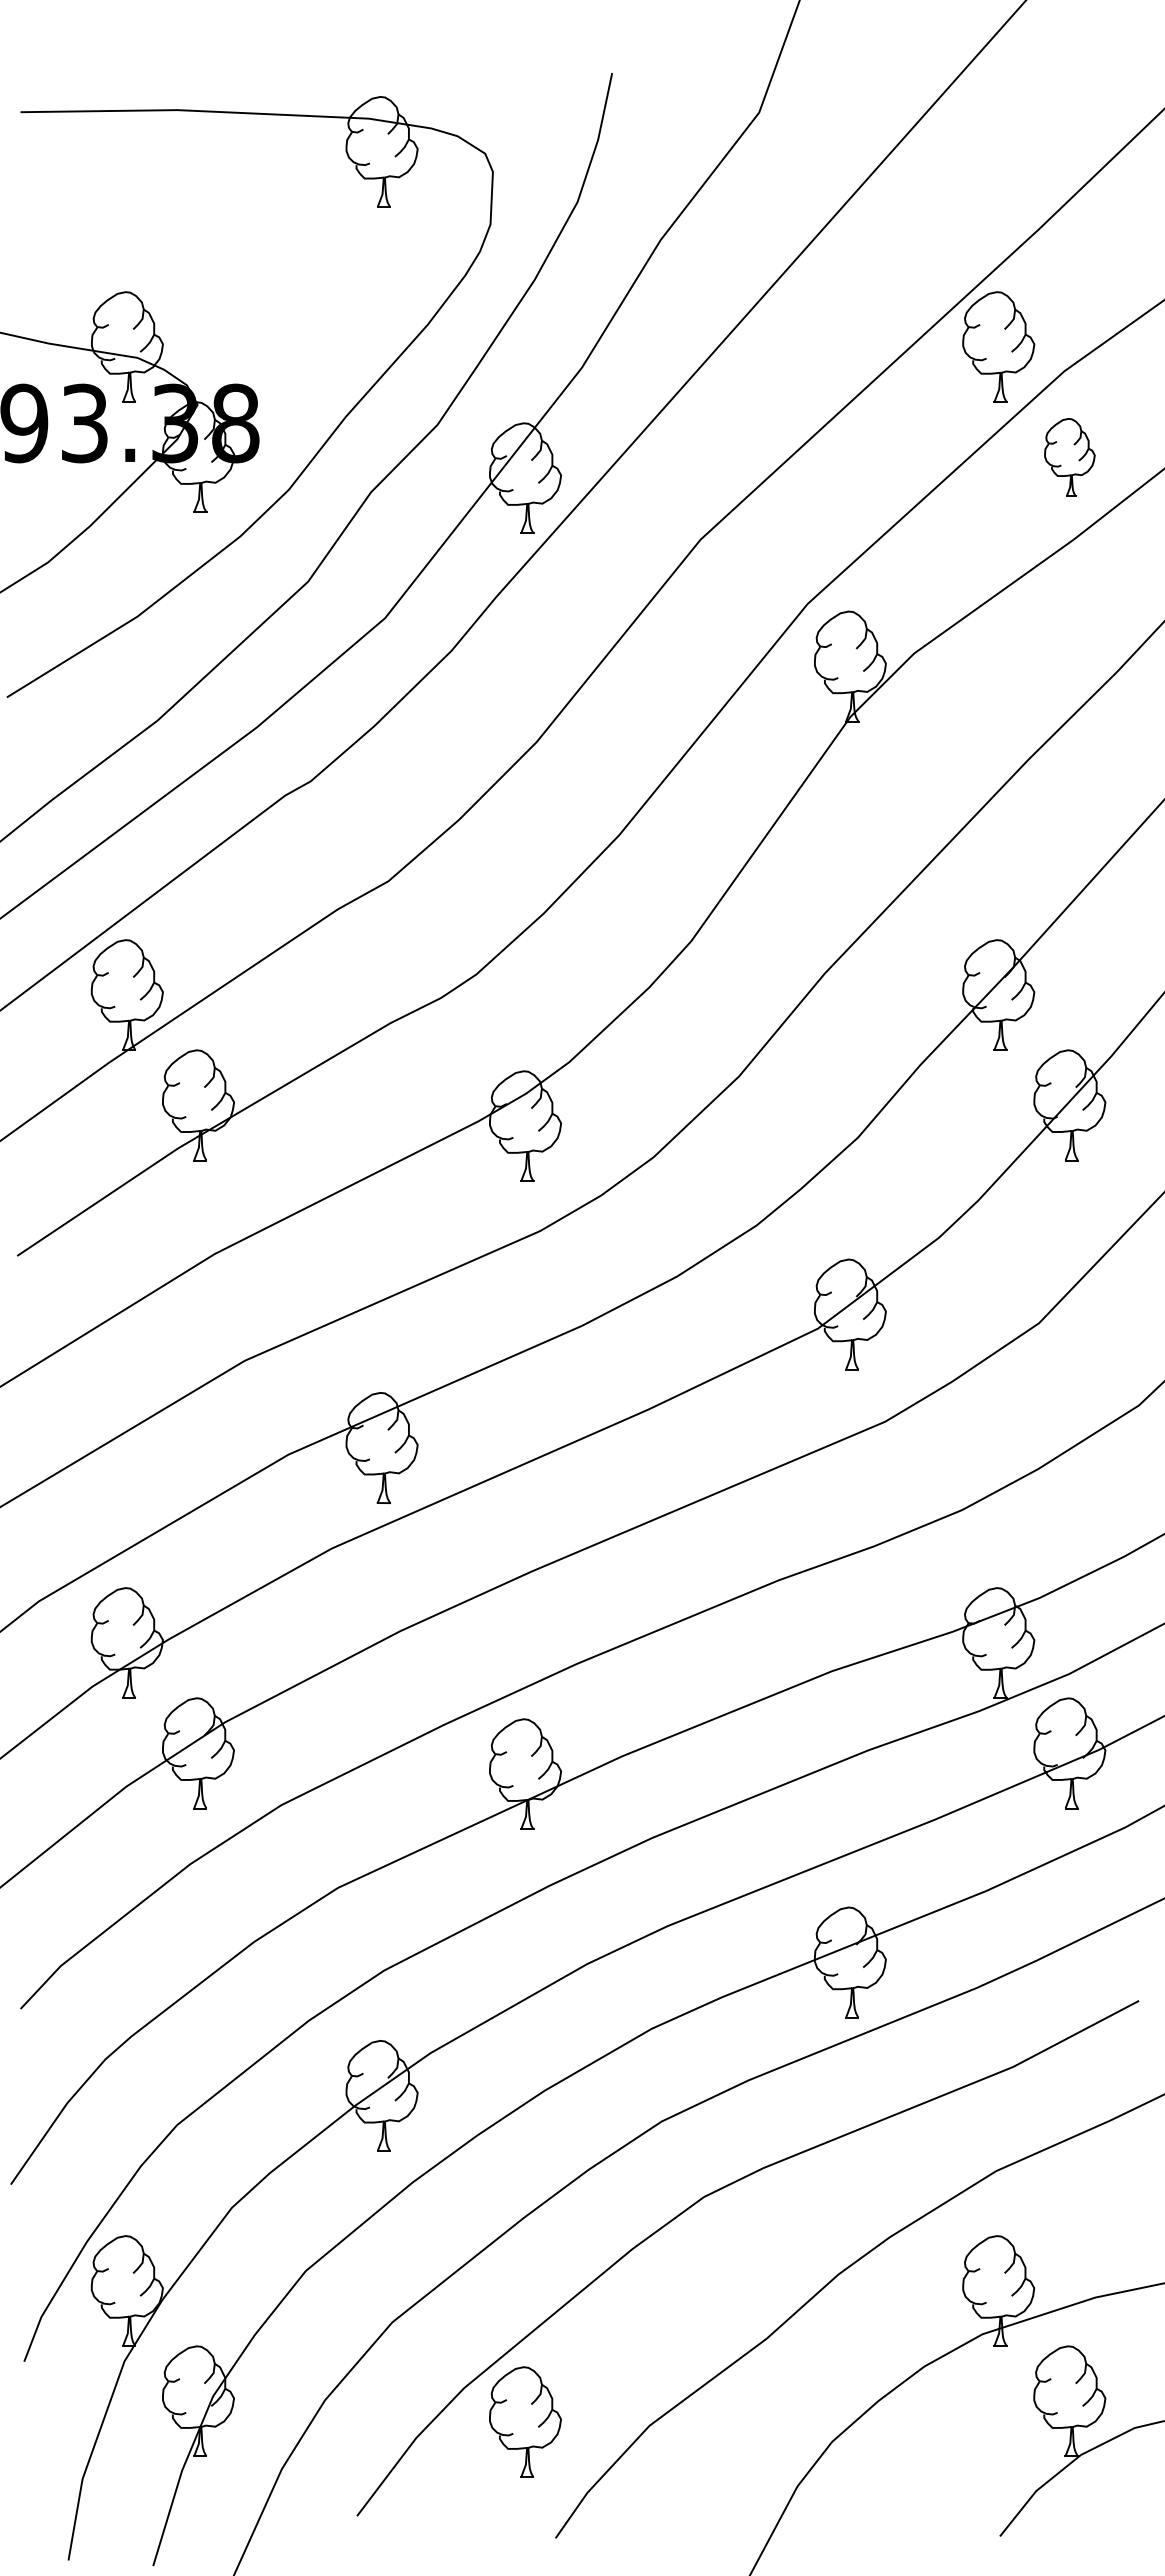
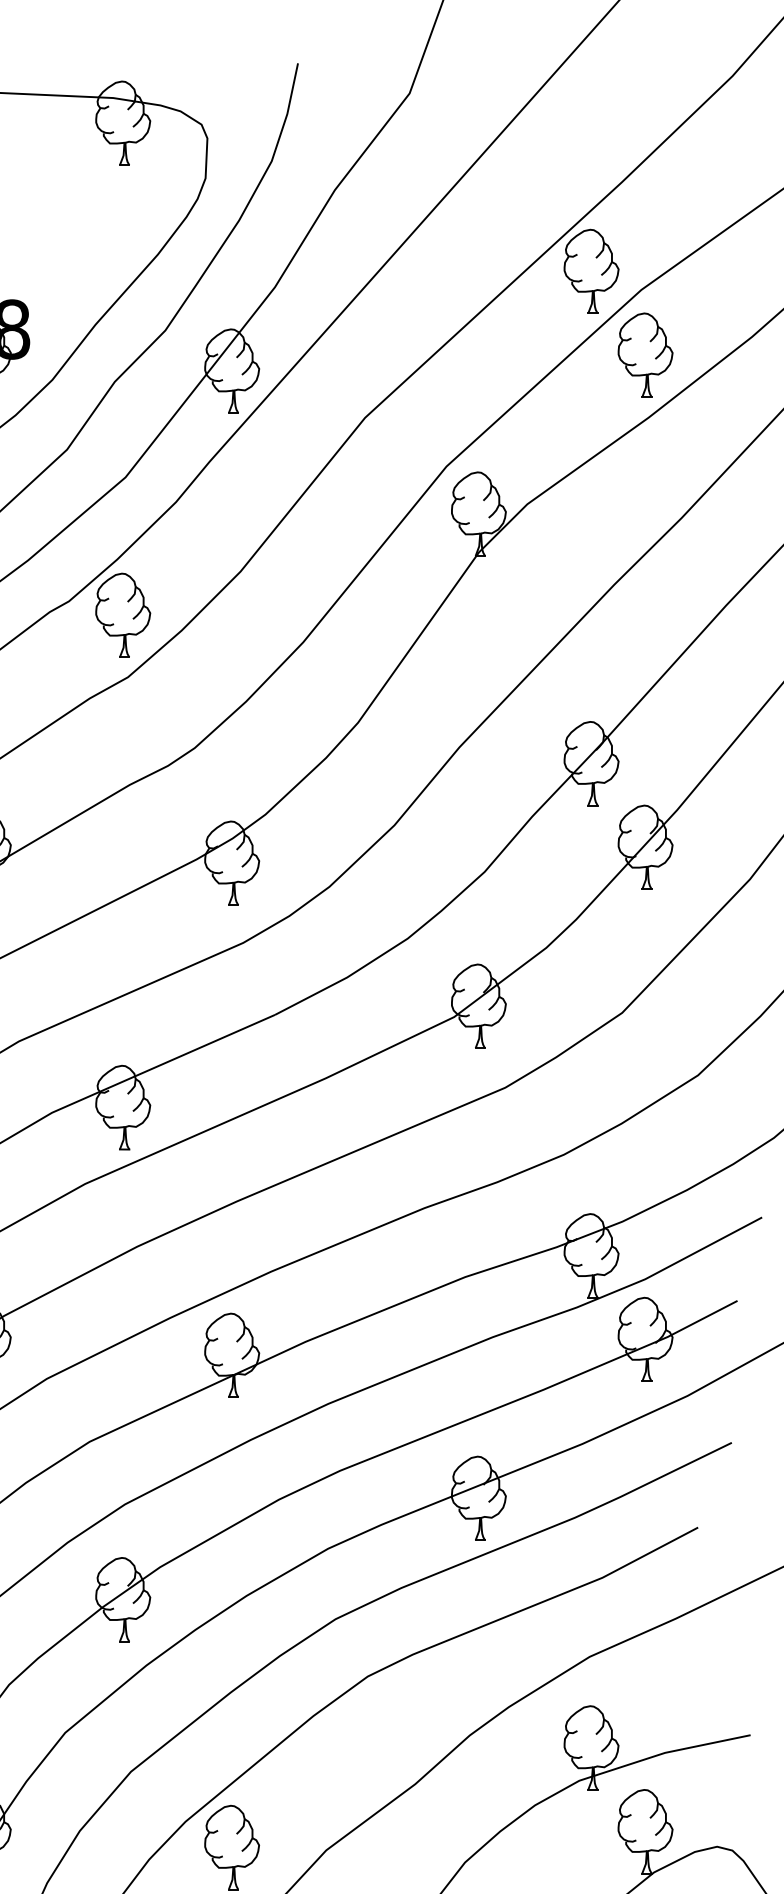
part: (1069, 457) -> (645, 355), size x1.43
part: (381, 799) -> (122, 615), added

